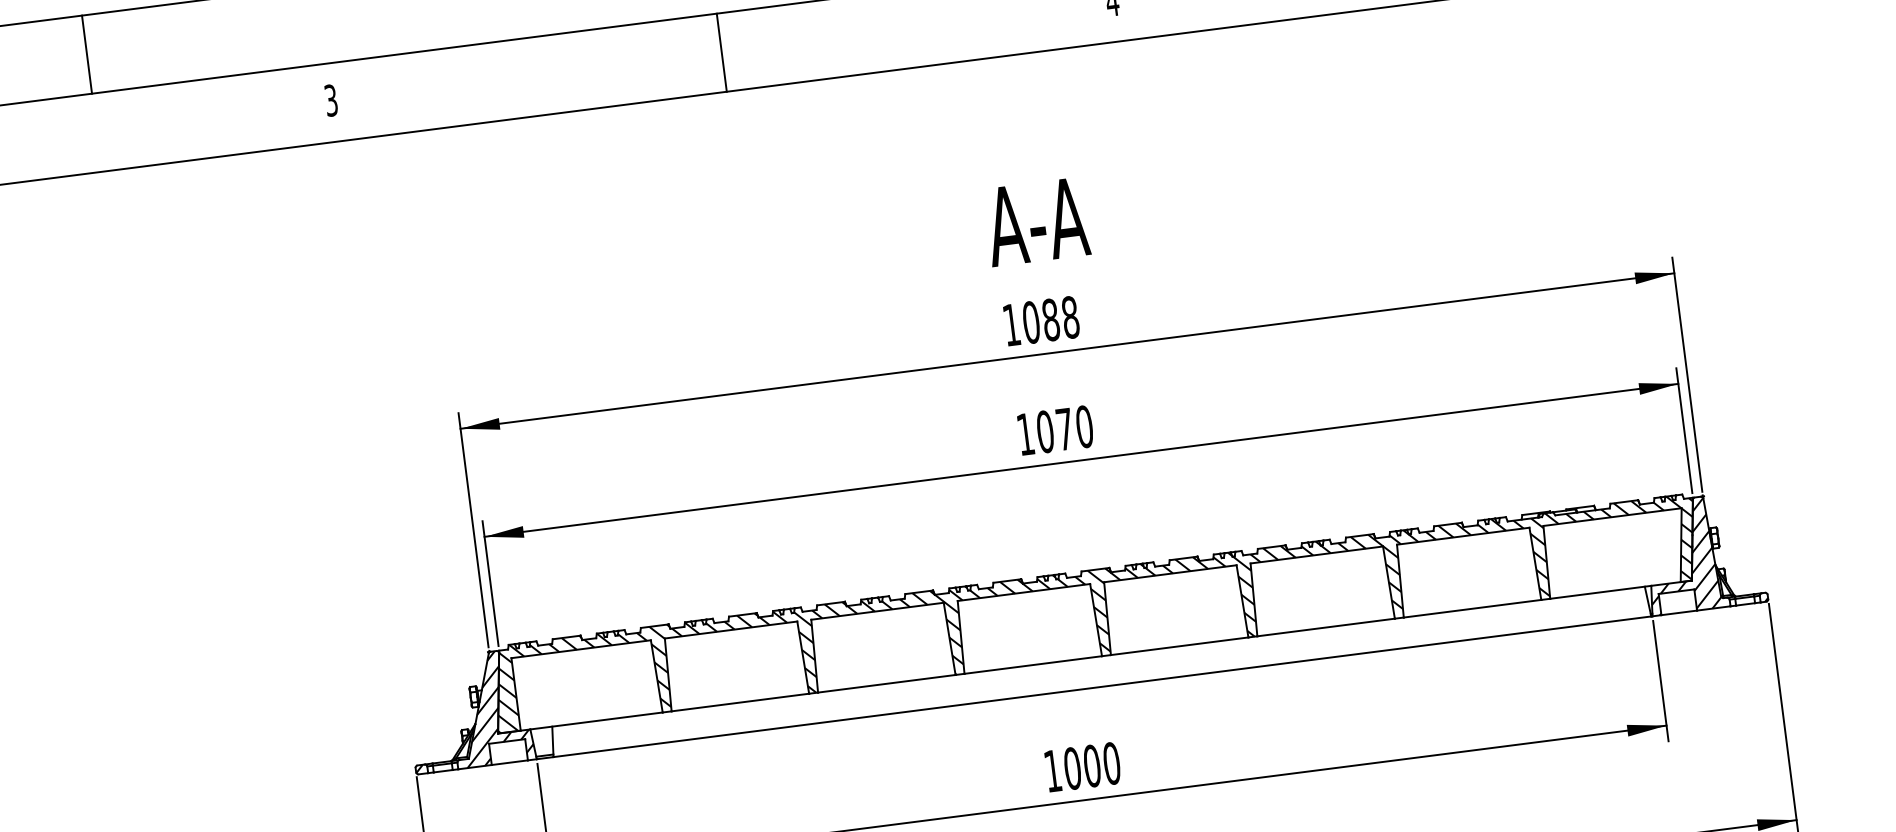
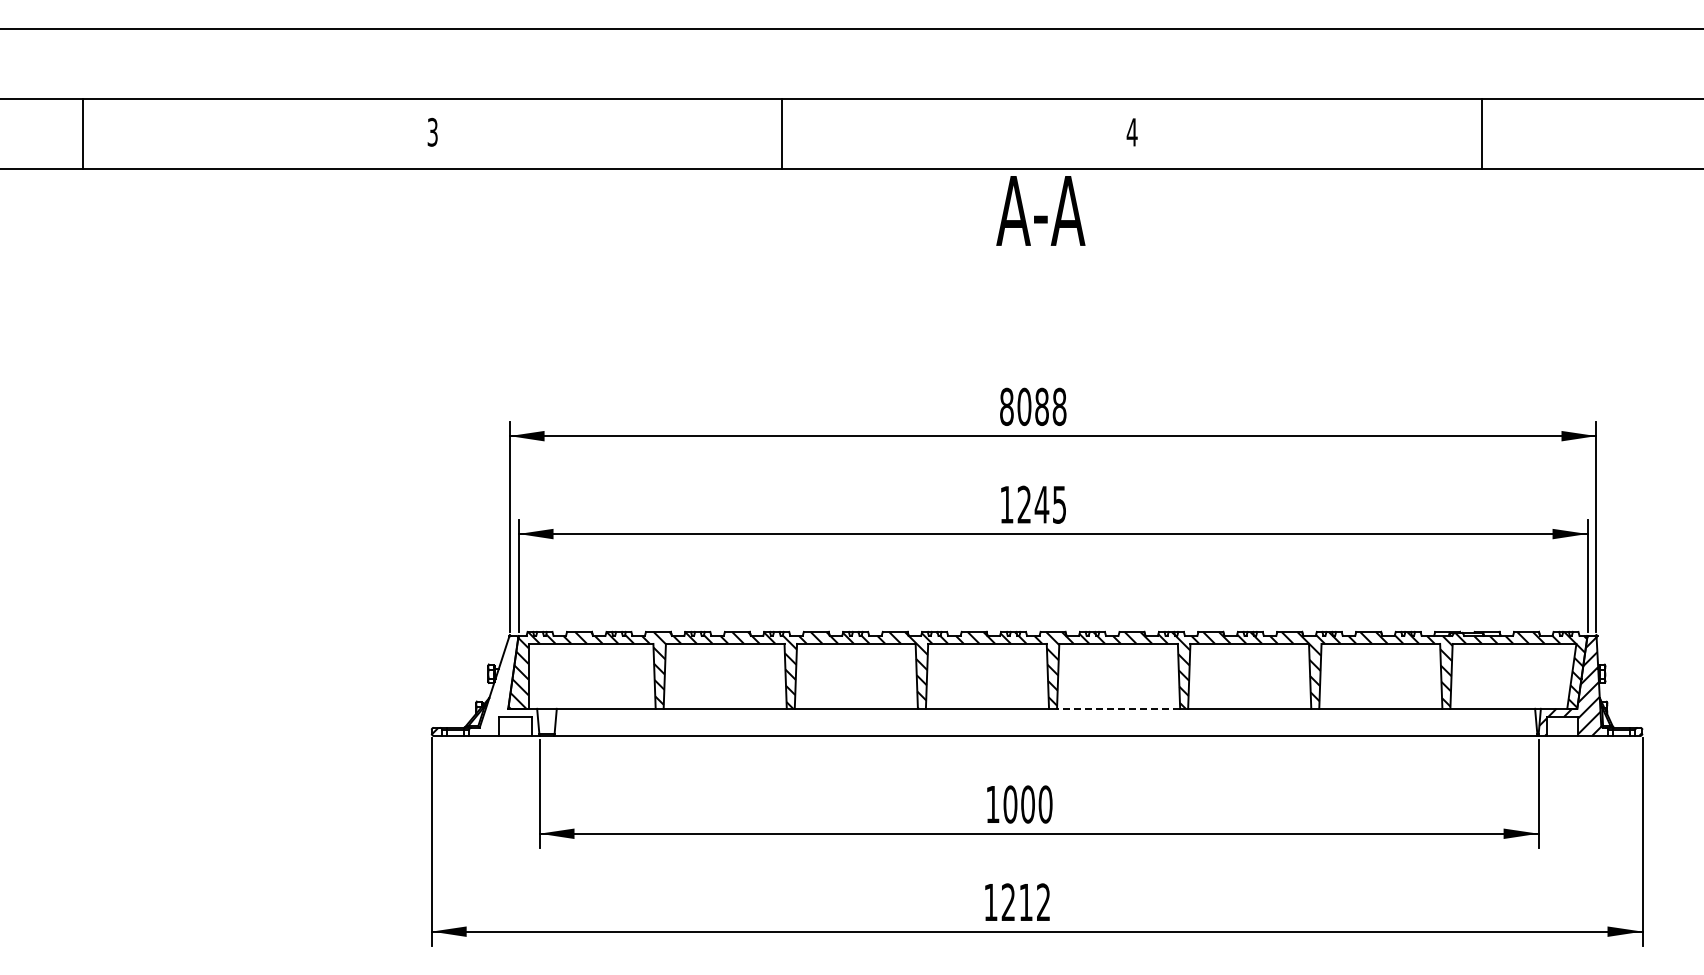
line: (86, 54) -> (222, 64), removed
text: (1036, 221) -> (1040, 210), moved
text: (1011, 324) -> (1006, 406), 1088 -> 8088
text: (1064, 429) -> (1041, 504), 1070 -> 1245
line: (1179, 645) -> (1118, 708), solid -> dashed
hatch: (493, 707) -> (507, 685), removed

